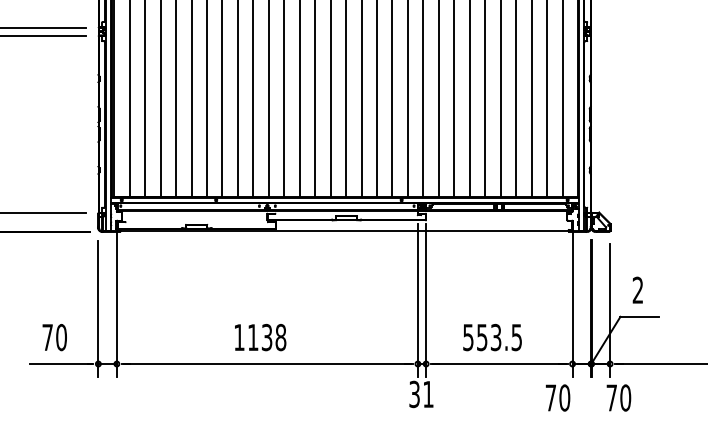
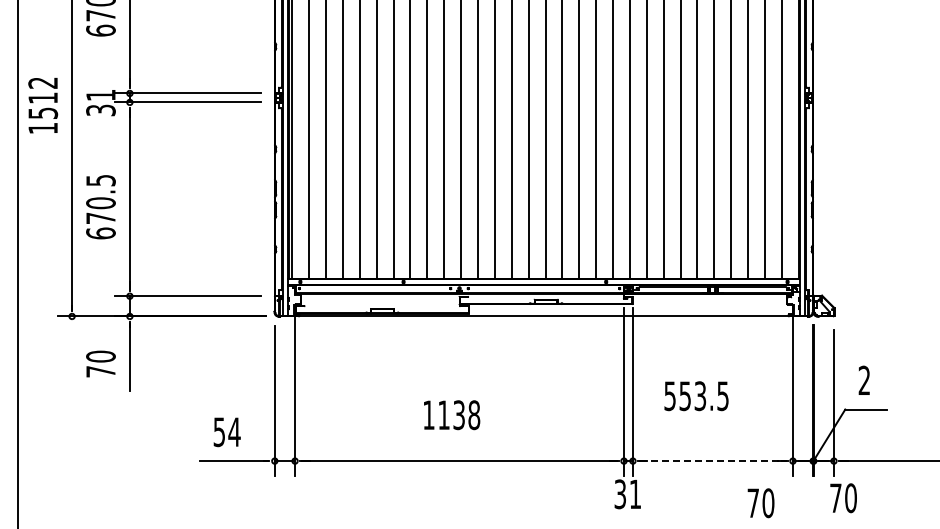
text: (54, 337) -> (226, 432), 70 -> 54
text: (260, 337) -> (452, 415), moved
text: (492, 337) -> (696, 396), moved
line: (498, 364) -> (712, 461), solid -> dashed
text: (557, 398) -> (760, 503), moved

